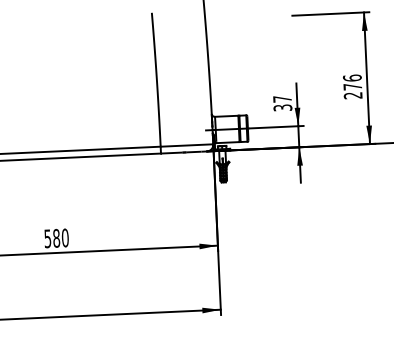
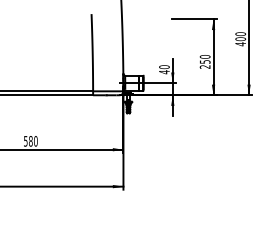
text: (353, 82) -> (205, 59), 276 -> 250
text: (282, 103) -> (164, 69), 37 -> 40

